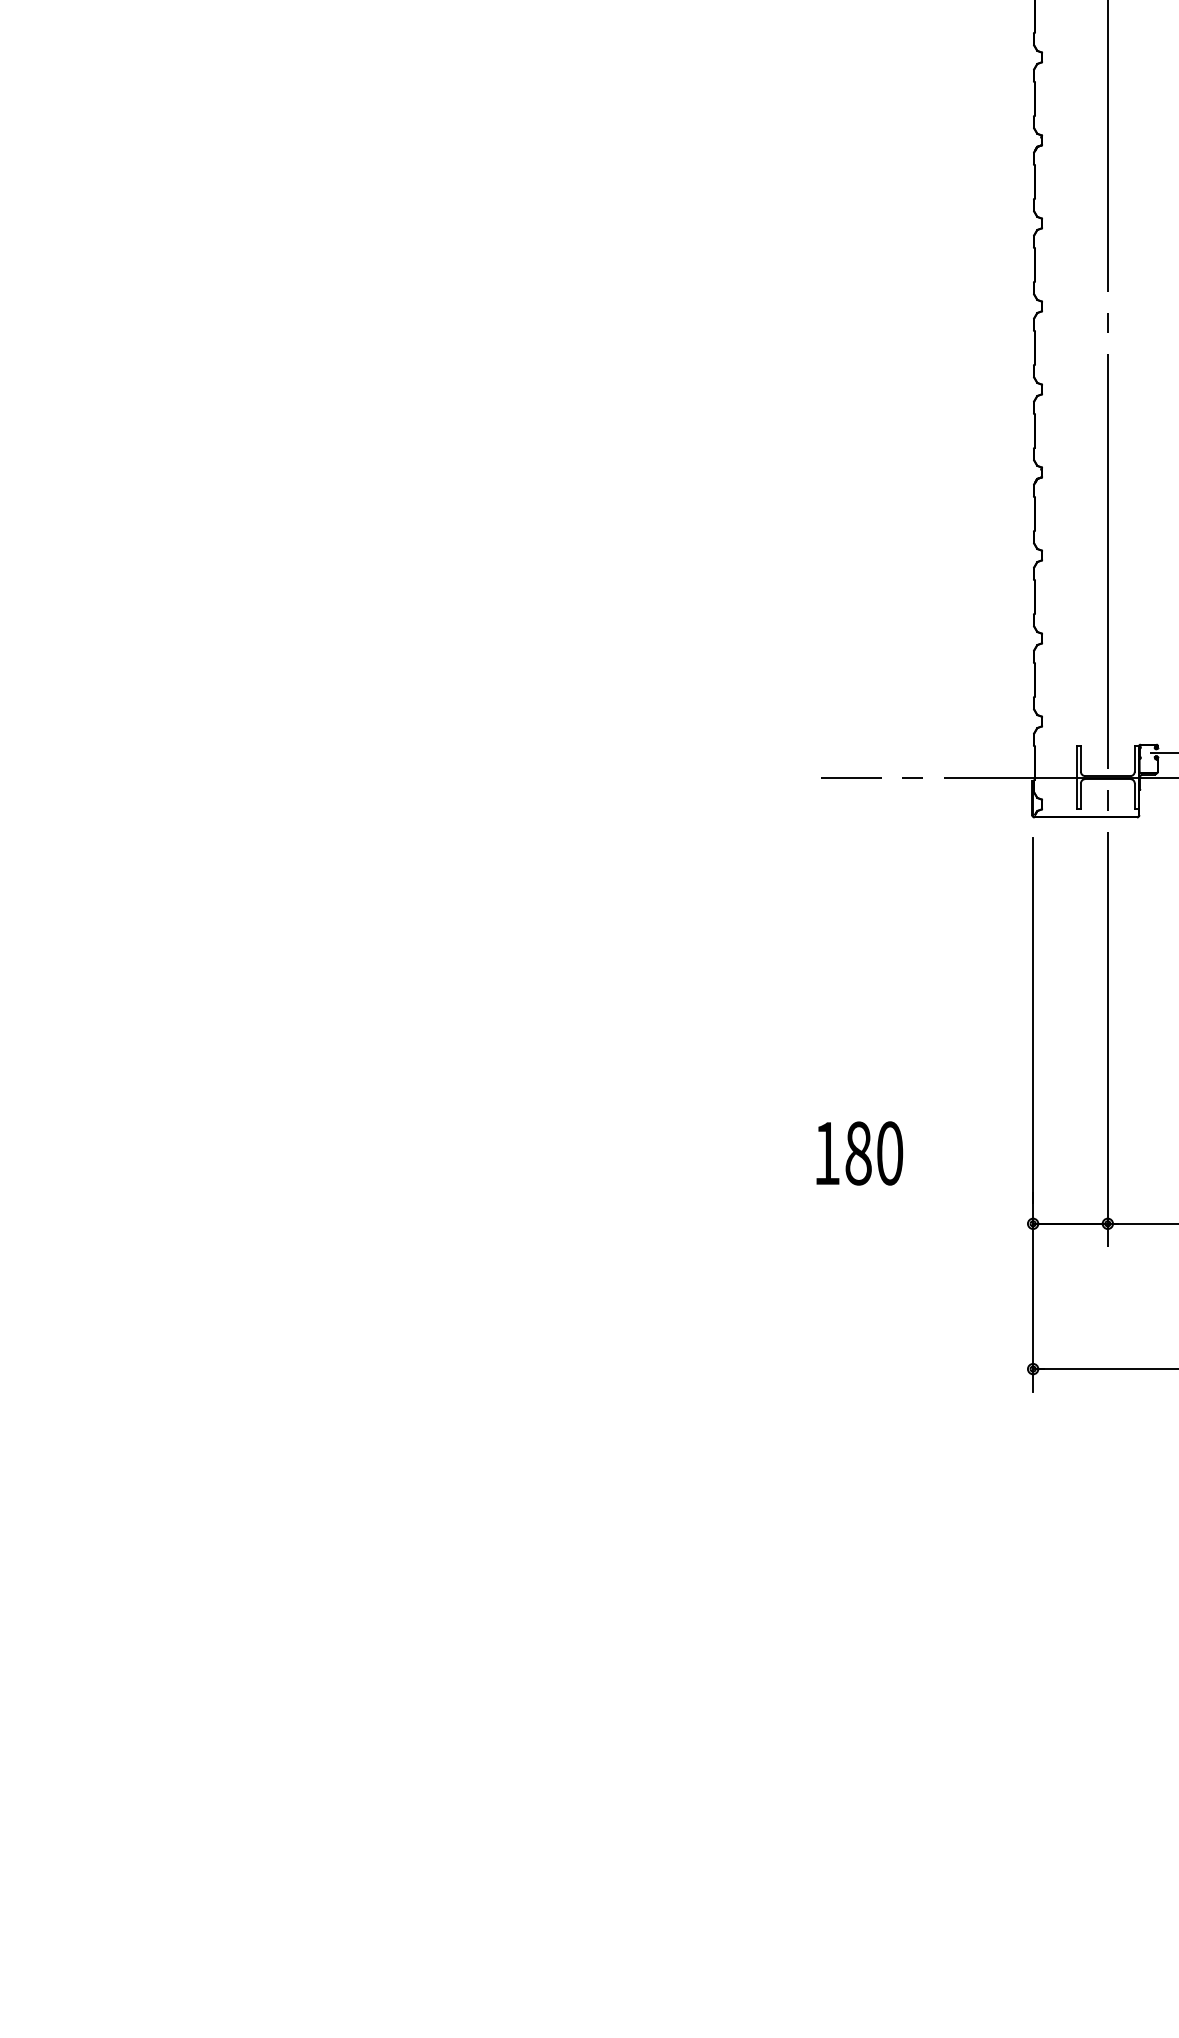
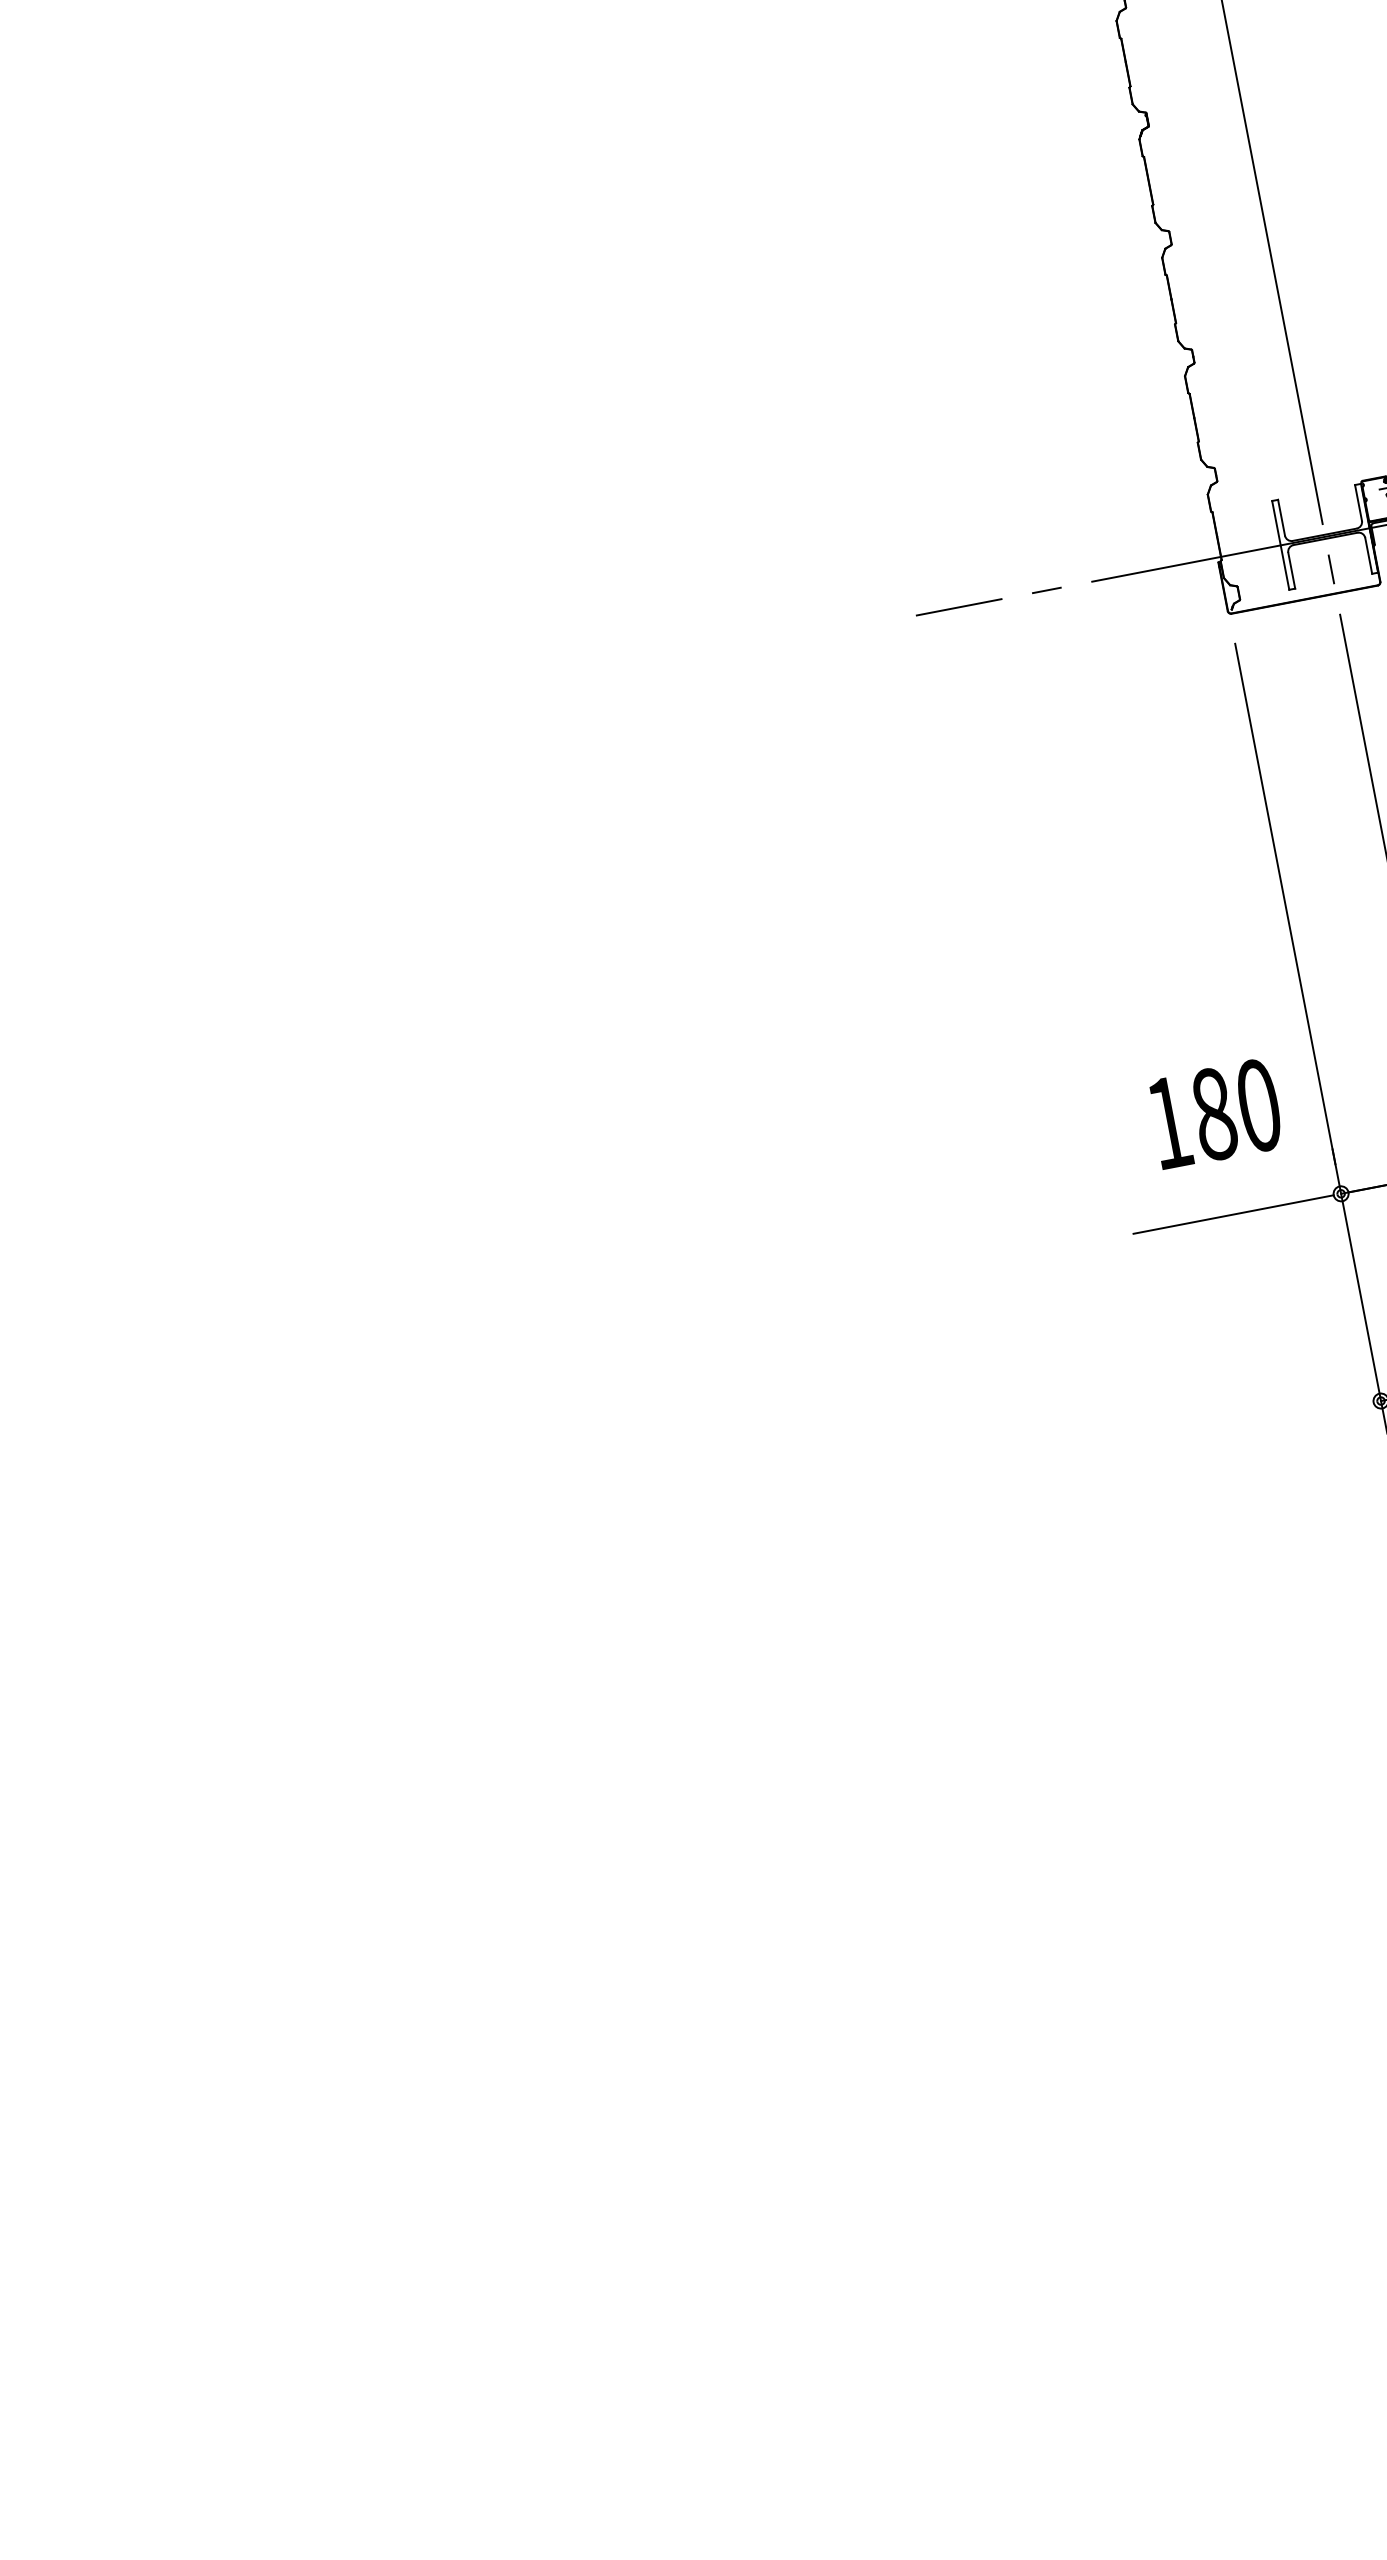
text: (859, 1153) -> (1215, 1114), moved
line: (957, 1223) -> (1233, 1214), added

